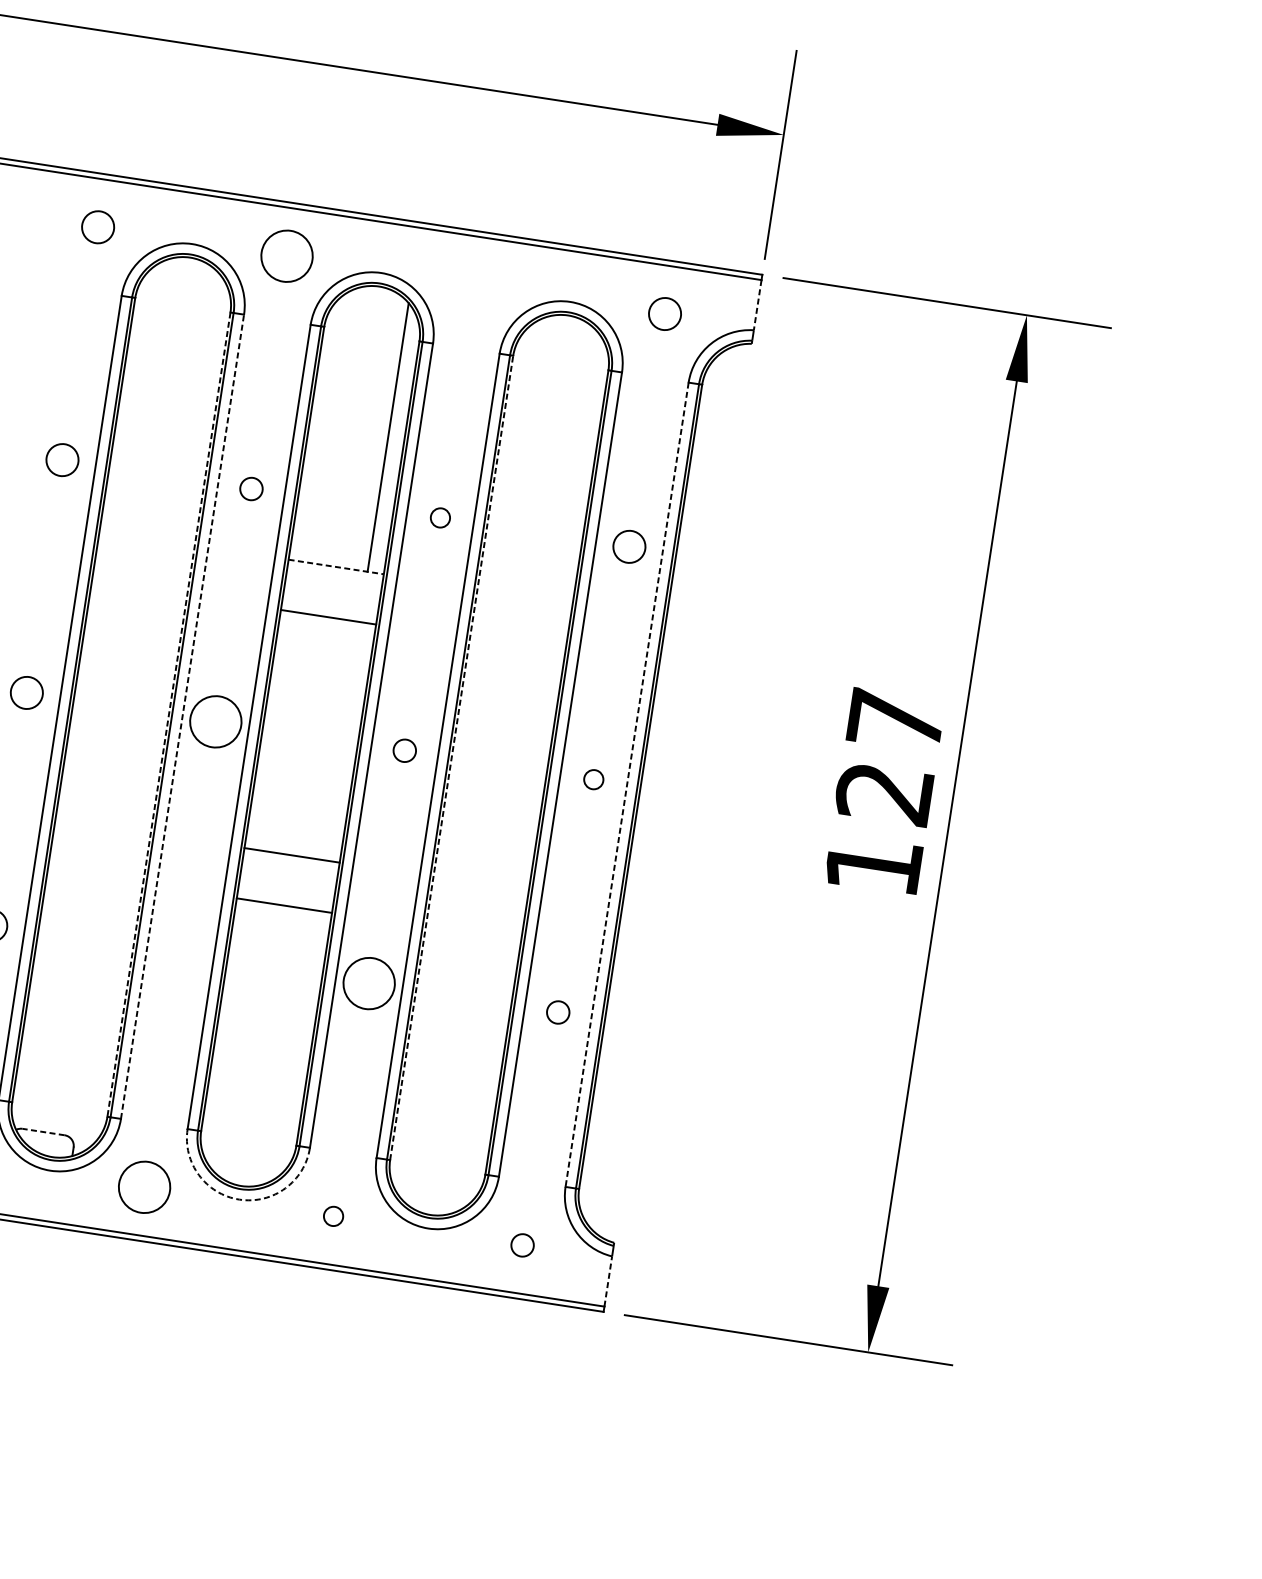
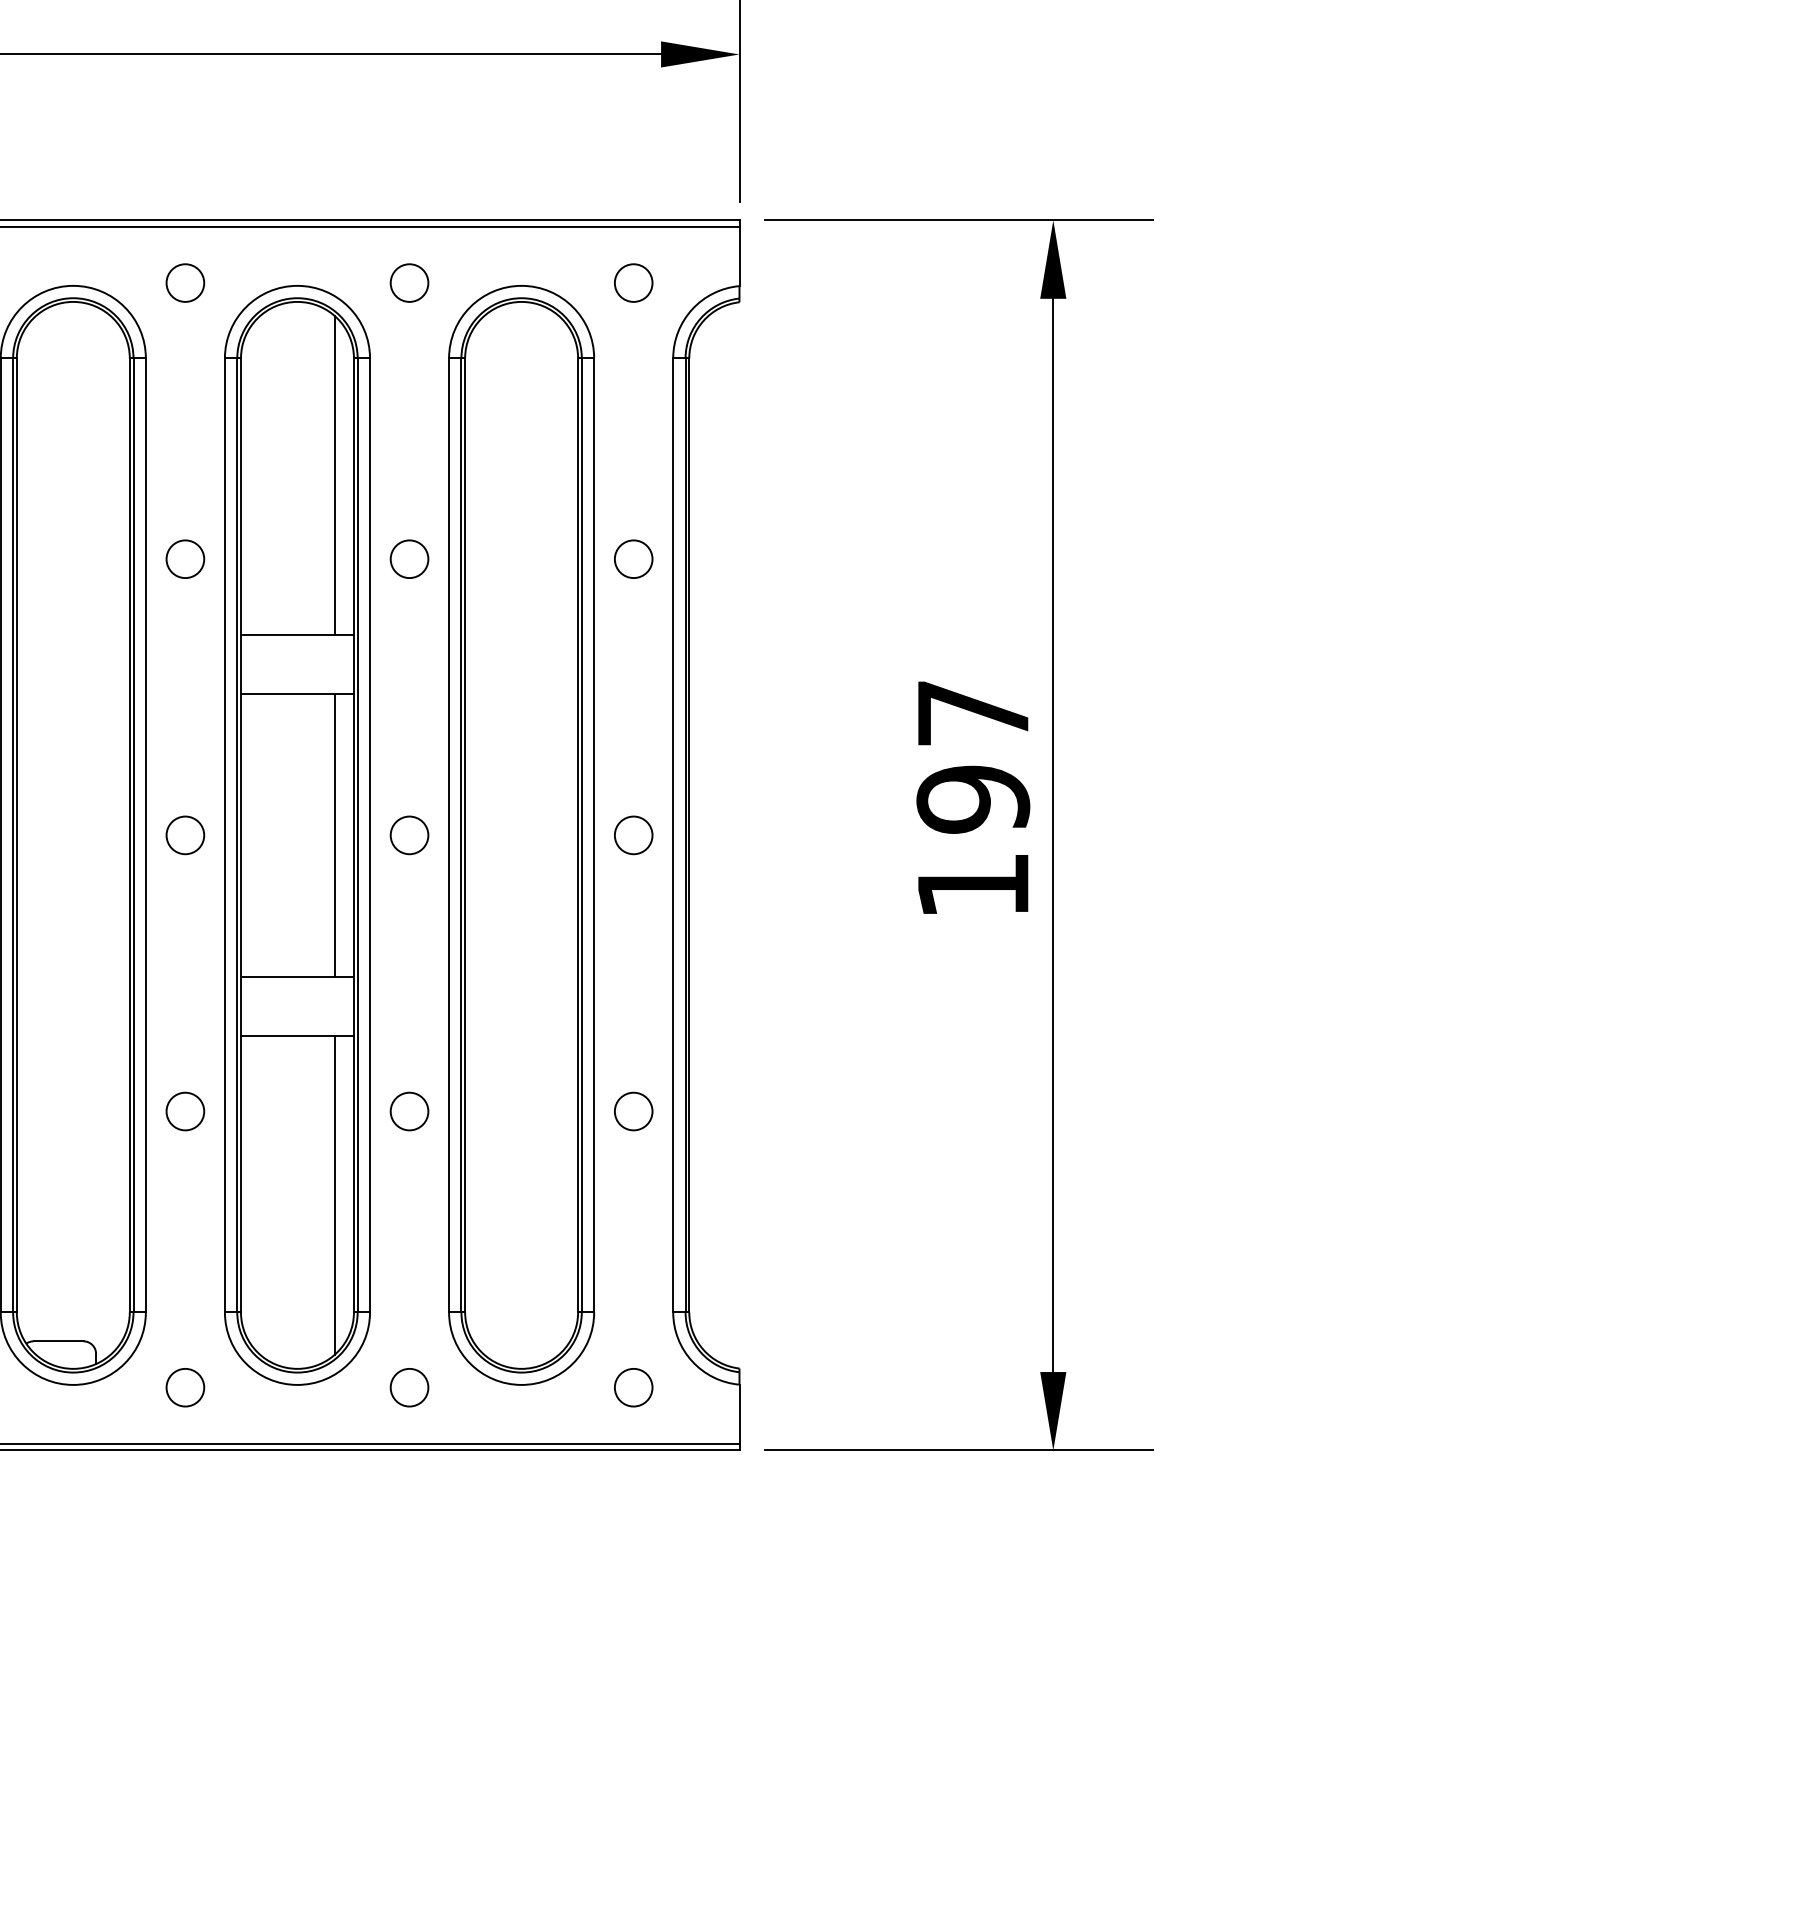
circle: (287, 255) -> (185, 282), size x0.62
circle: (476, 284) -> (409, 282), added
line: (757, 305) -> (739, 256), dashed -> solid
circle: (251, 489) -> (185, 559), size x1.43
circle: (440, 518) -> (409, 559), size x1.67
line: (336, 566) -> (297, 634), dashed -> solid
line: (168, 714) -> (129, 835), dashed -> solid
line: (182, 716) -> (145, 835), dashed -> solid
circle: (215, 721) -> (185, 835), size x0.62
line: (341, 741) -> (334, 835), added
circle: (404, 750) -> (409, 835), size x1.43
line: (451, 758) -> (465, 835), dashed -> solid
circle: (593, 779) -> (633, 835), size x1.67
line: (627, 784) -> (673, 835), dashed -> solid
text: (884, 793) -> (973, 799), 127 -> 197
circle: (180, 954) -> (185, 1111), added
circle: (369, 983) -> (409, 1111), size x0.62
circle: (558, 1012) -> (633, 1111), size x1.43
line: (295, 1044) -> (334, 1195), added
line: (43, 1132) -> (58, 1341), dashed -> solid
circle: (144, 1187) -> (185, 1387), size x0.62
arc: (239, 1199) -> (297, 1384), dashed -> solid
circle: (333, 1216) -> (409, 1387), size x1.67
circle: (522, 1245) -> (633, 1387), size x1.43
line: (608, 1281) -> (739, 1414), dashed -> solid

